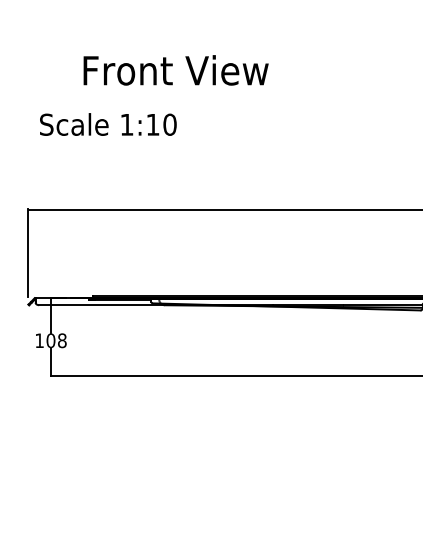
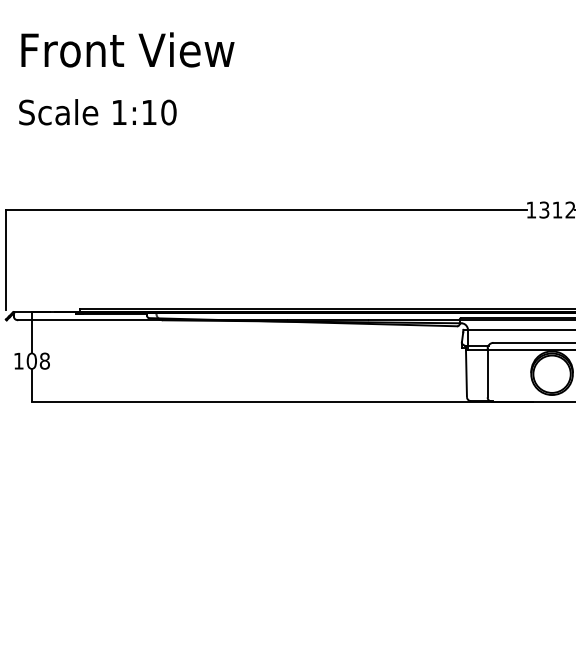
text: (175, 70) -> (127, 49), moved

